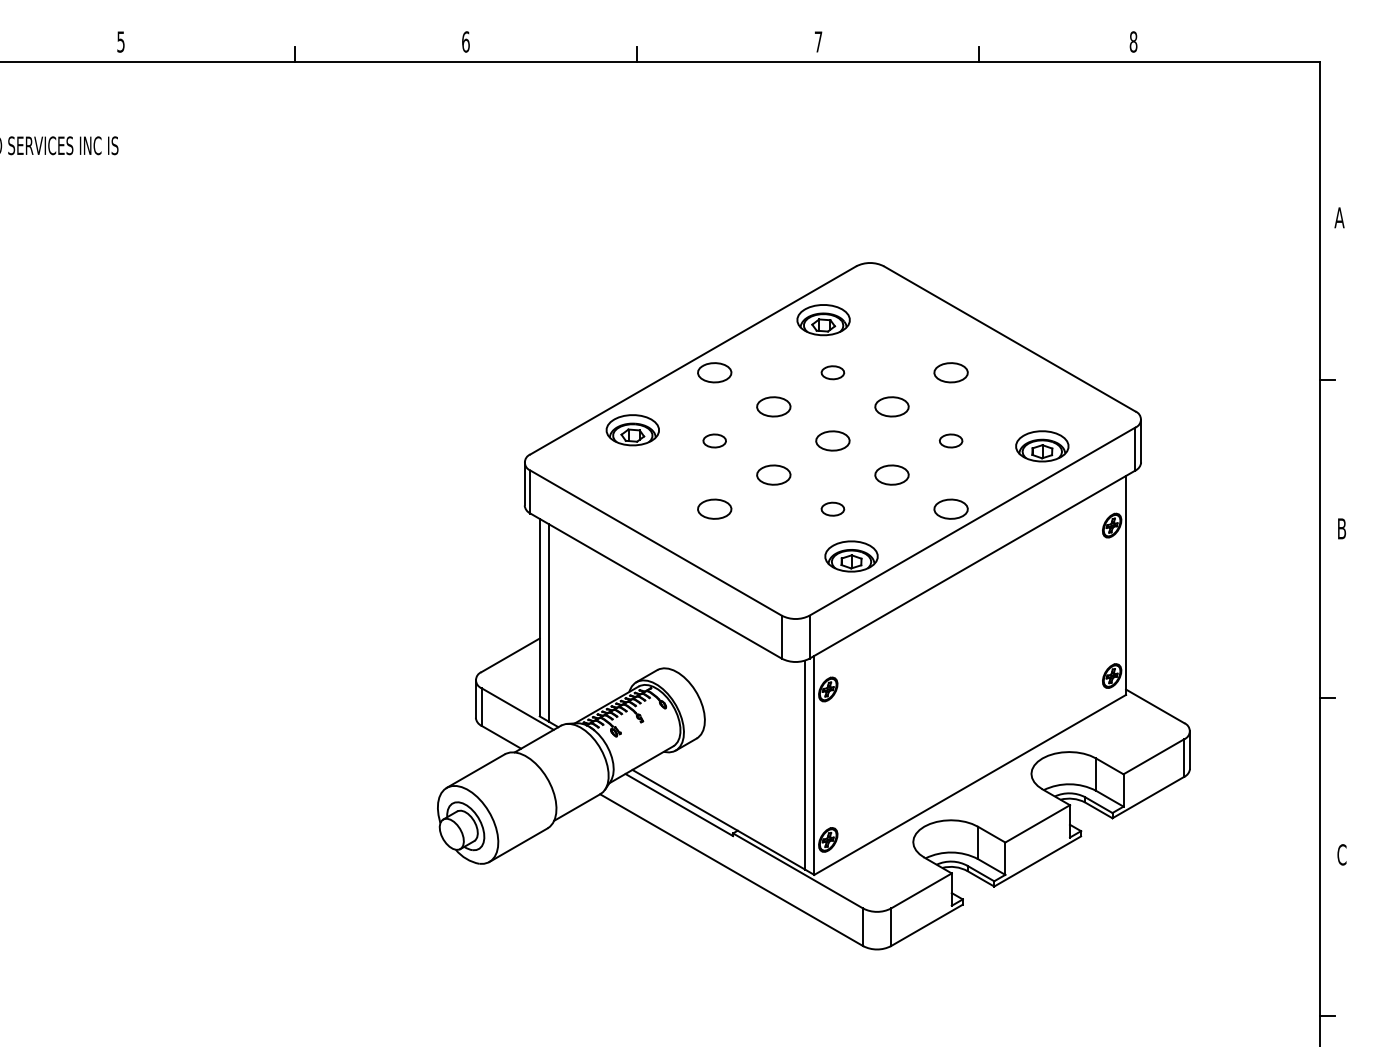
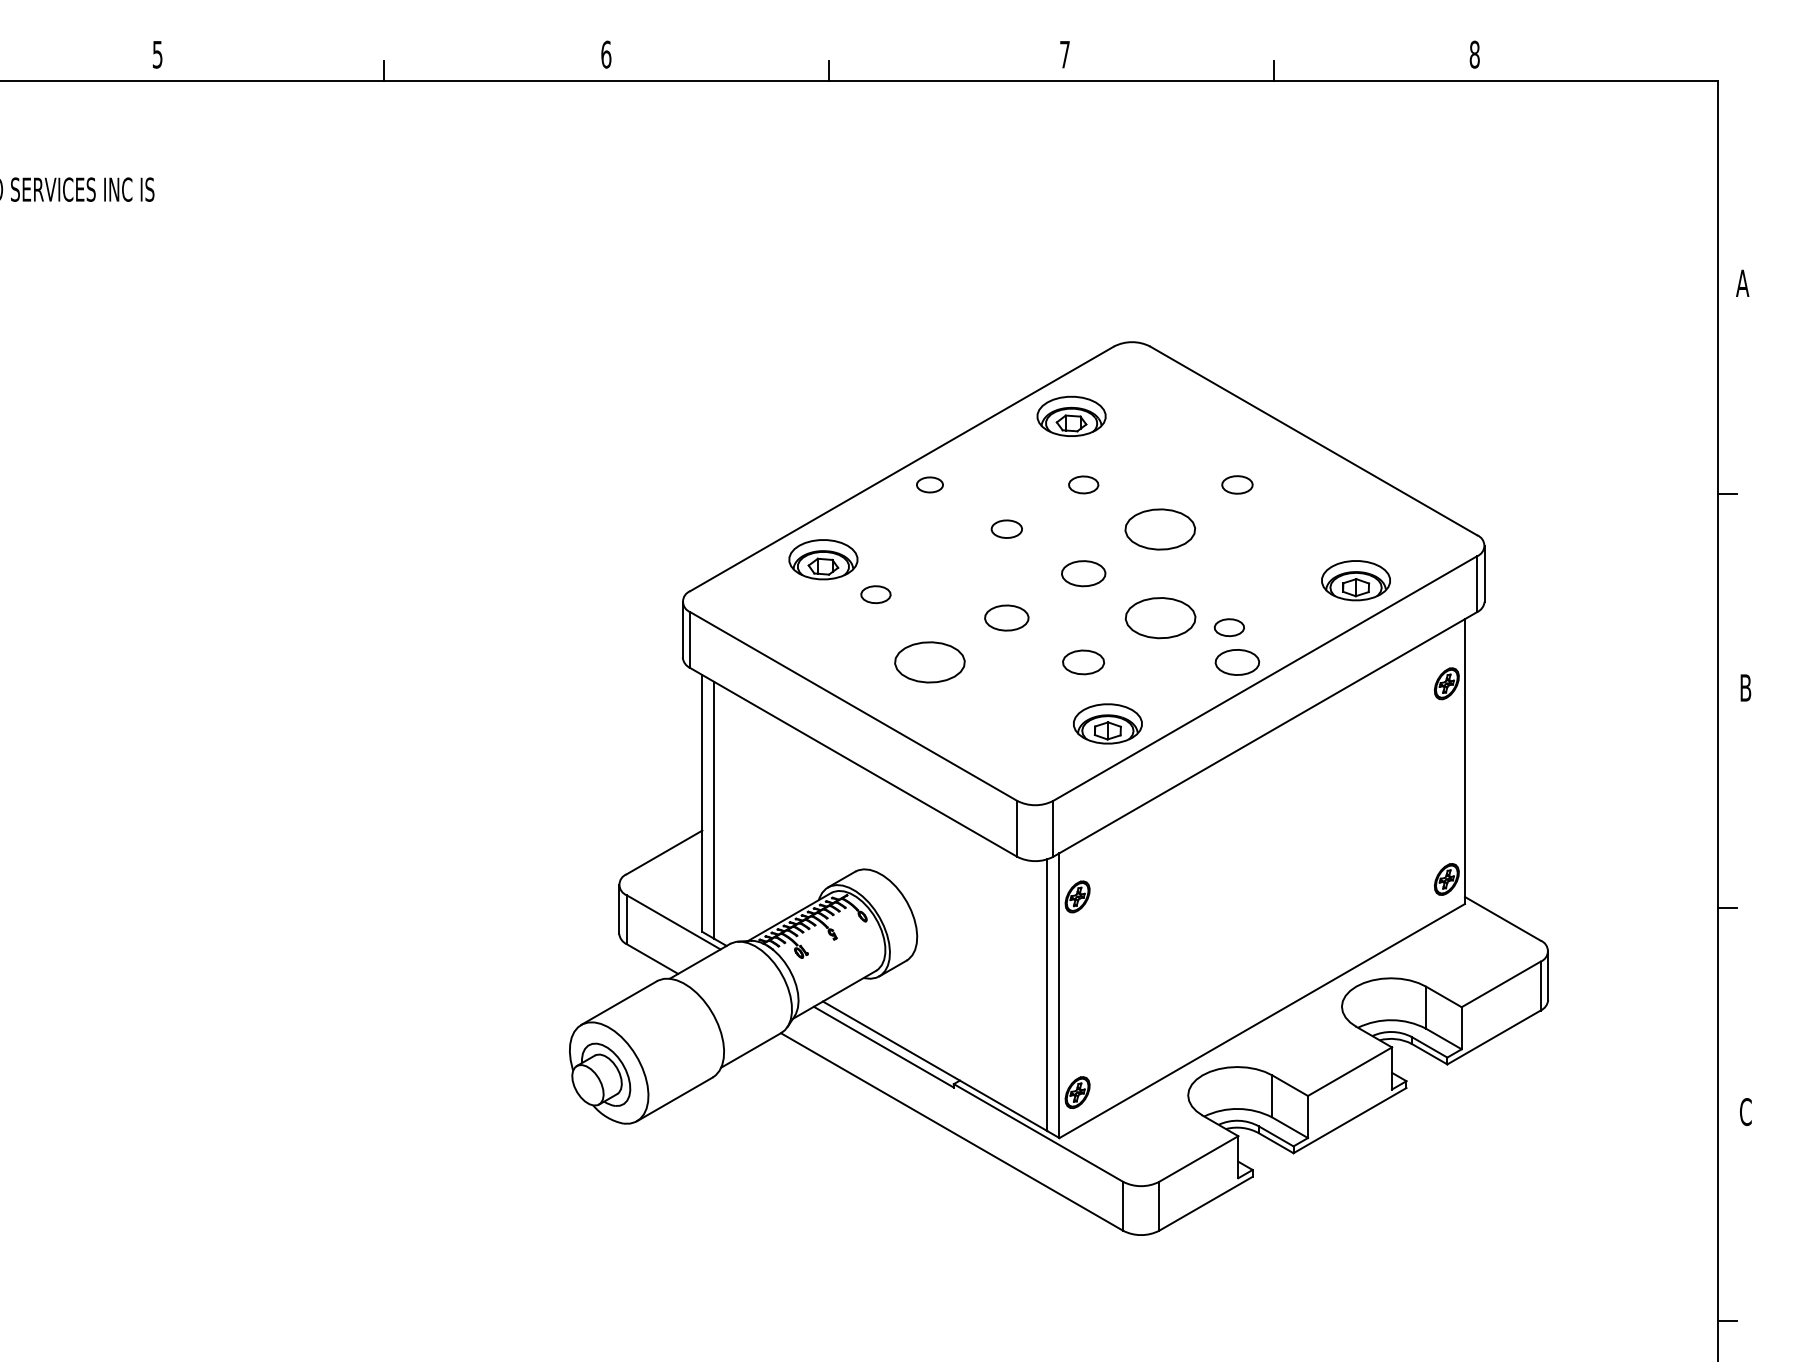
part: (714, 372) -> (929, 484), size x0.6
part: (951, 372) -> (1237, 484), size x0.7
part: (773, 406) -> (1006, 528), size x0.7
part: (891, 406) -> (1160, 528), size x1.6
part: (714, 440) -> (875, 594), moved
part: (950, 440) -> (1228, 627), moved
part: (891, 474) -> (1160, 617), size x1.6
part: (714, 509) -> (929, 662), size x1.6
part: (832, 509) -> (1083, 662), size x1.4

